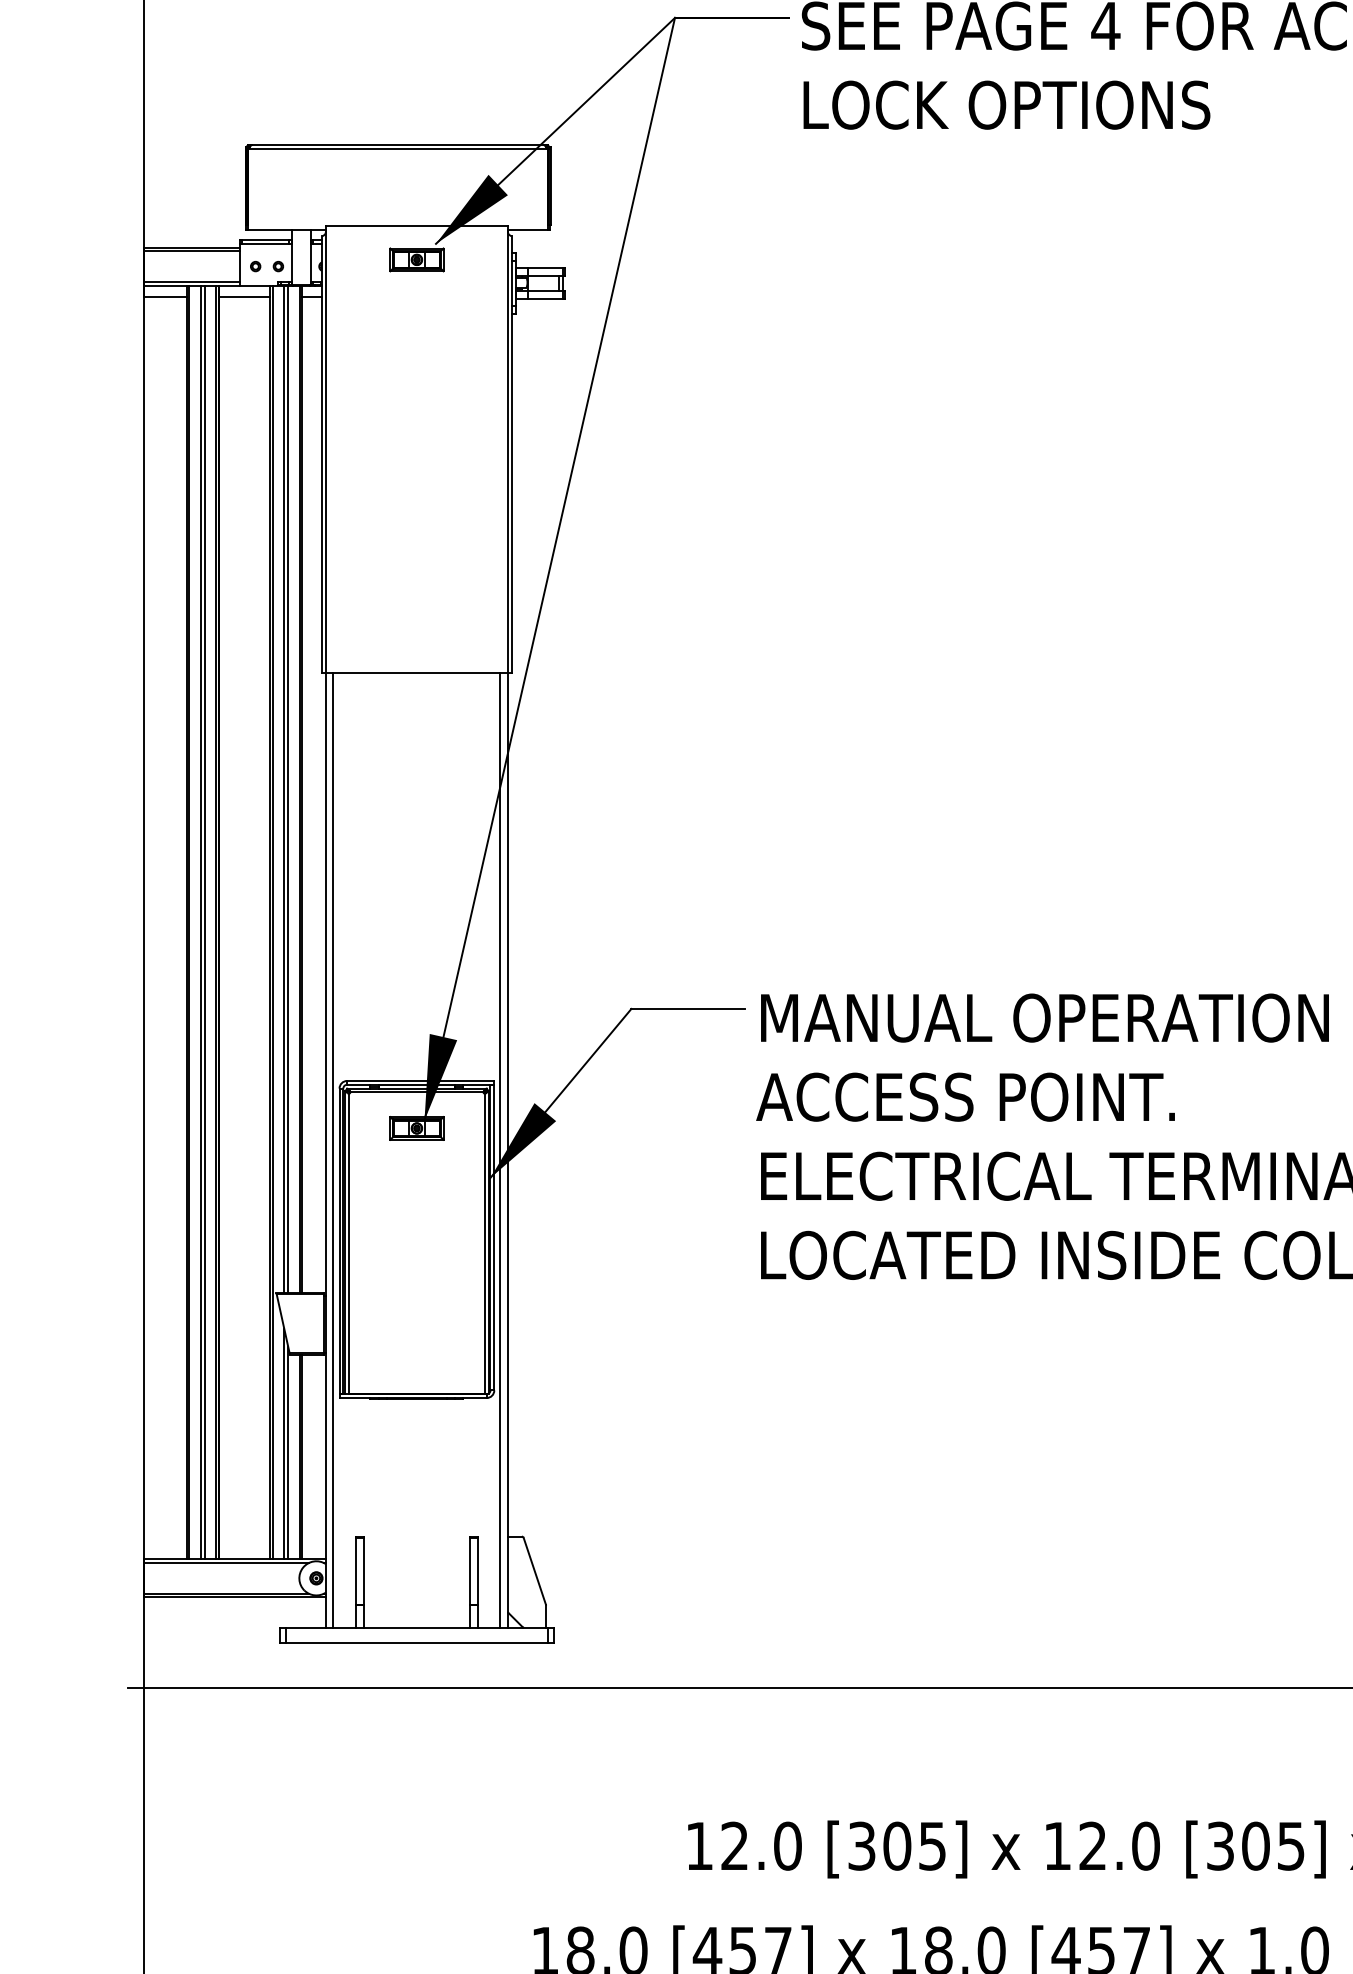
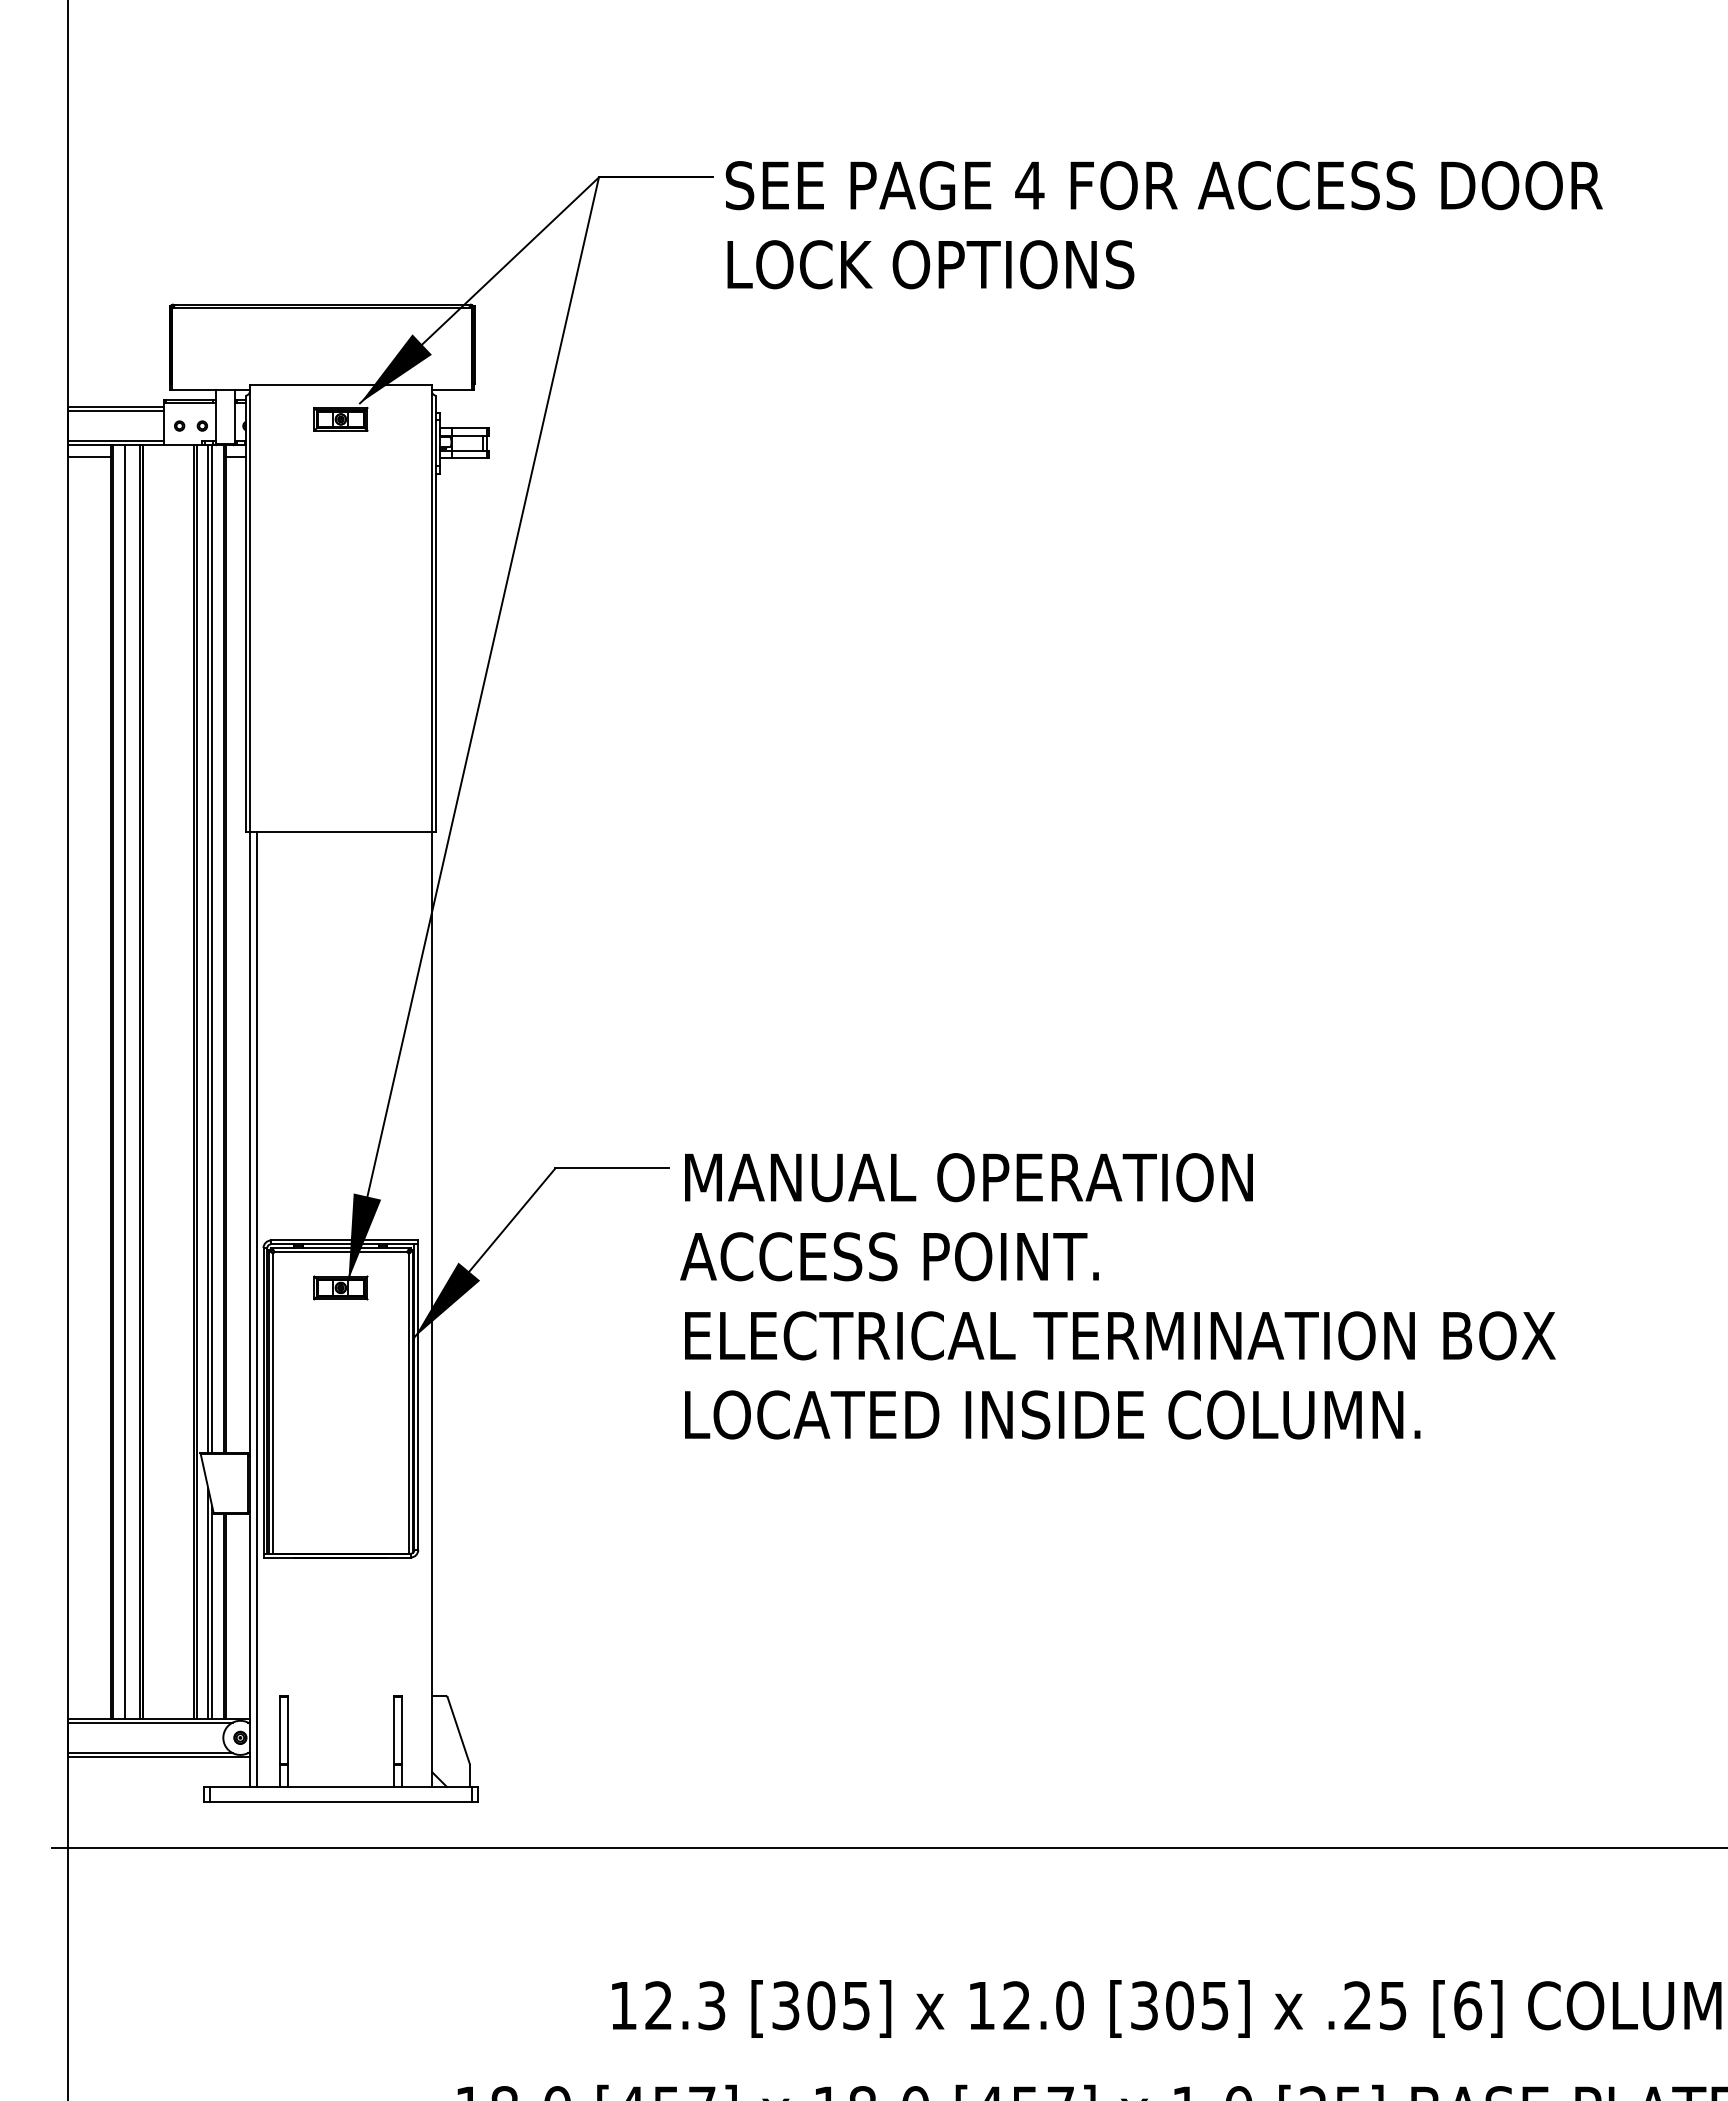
line: (244, 296) -> (168, 456), removed
line: (204, 921) -> (128, 1081), removed
line: (500, 1149) -> (424, 1309), removed
text: (787, 1845) -> (711, 2005), 12.0 -> 12.3

